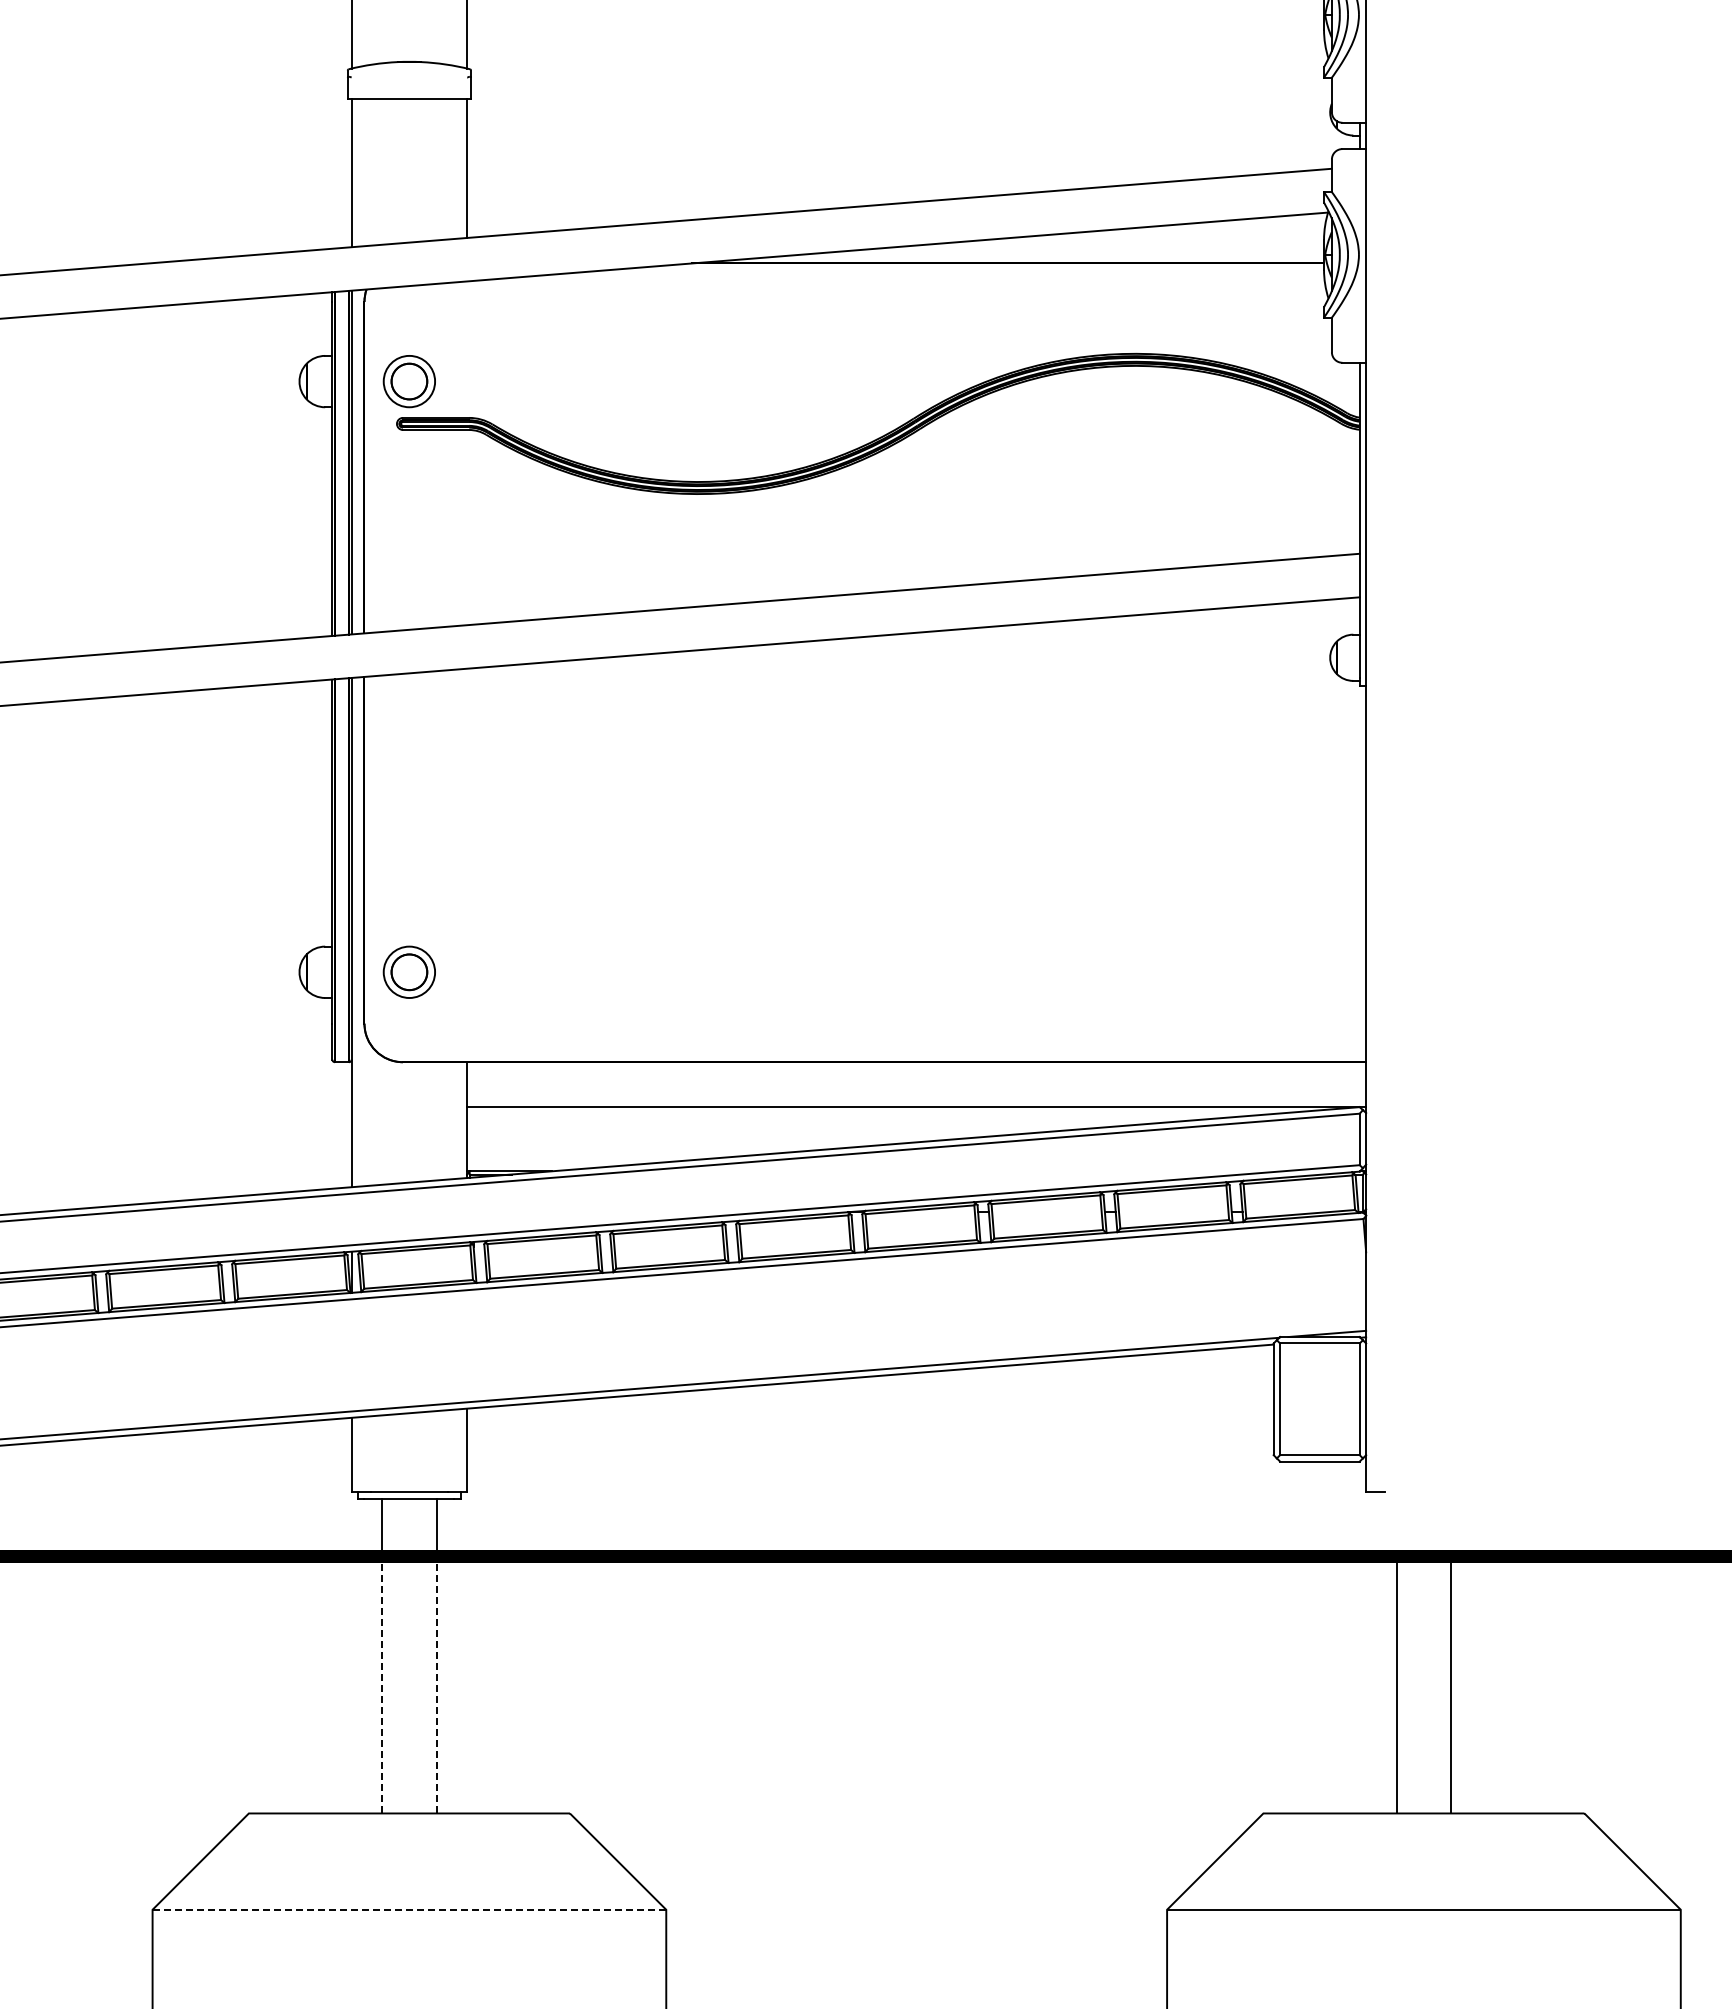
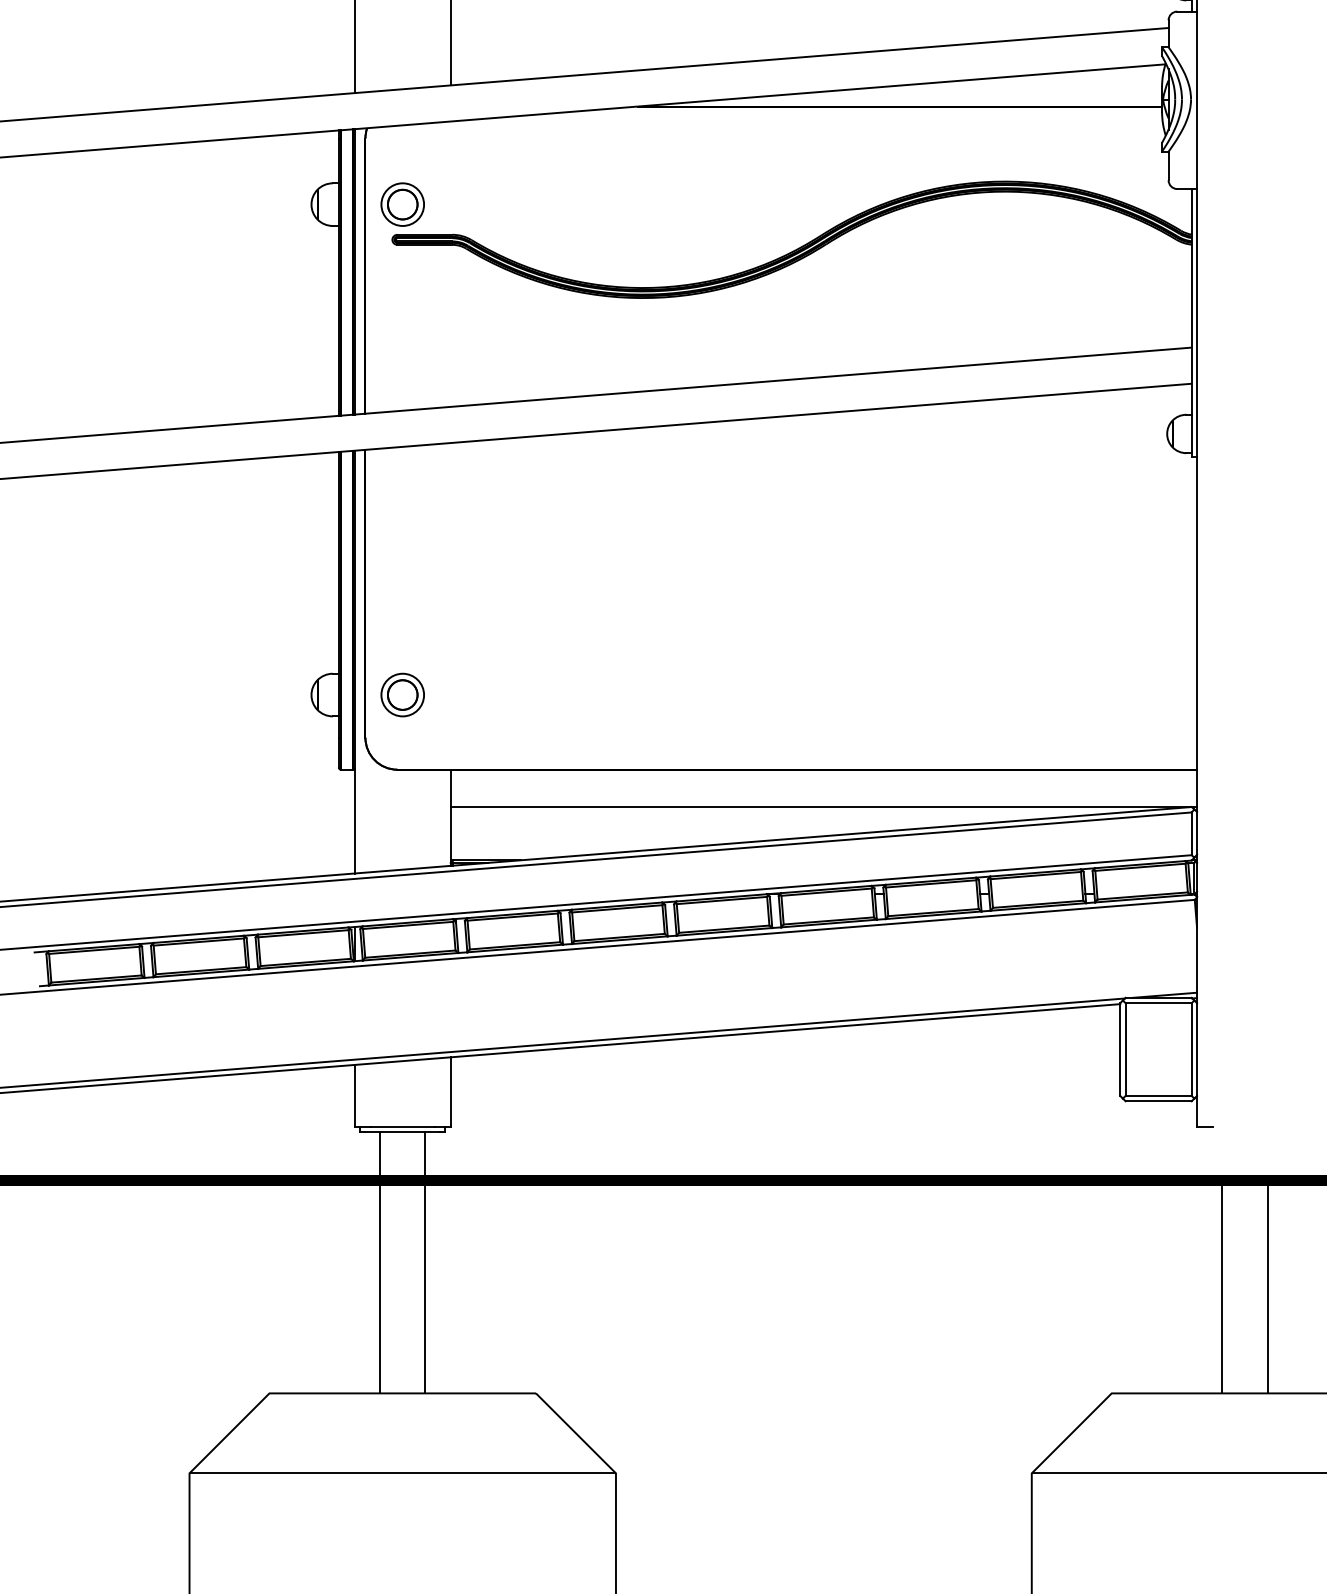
line: (409, 1556) -> (402, 1180), dashed -> solid
line: (409, 1909) -> (402, 1473), dashed -> solid

